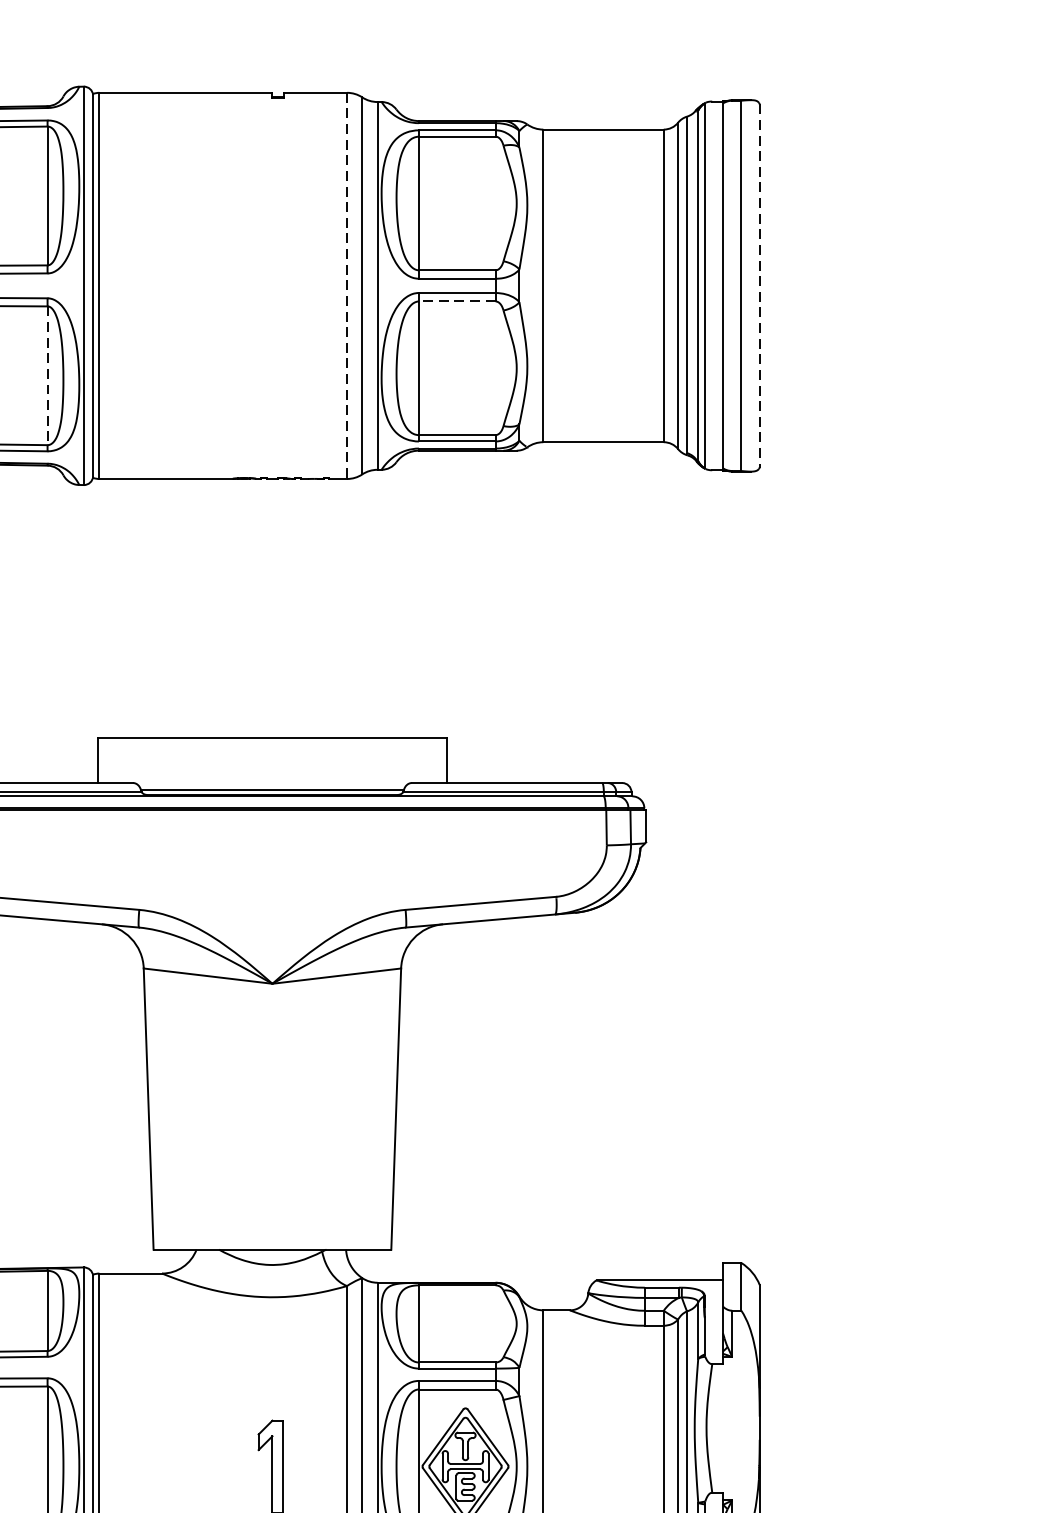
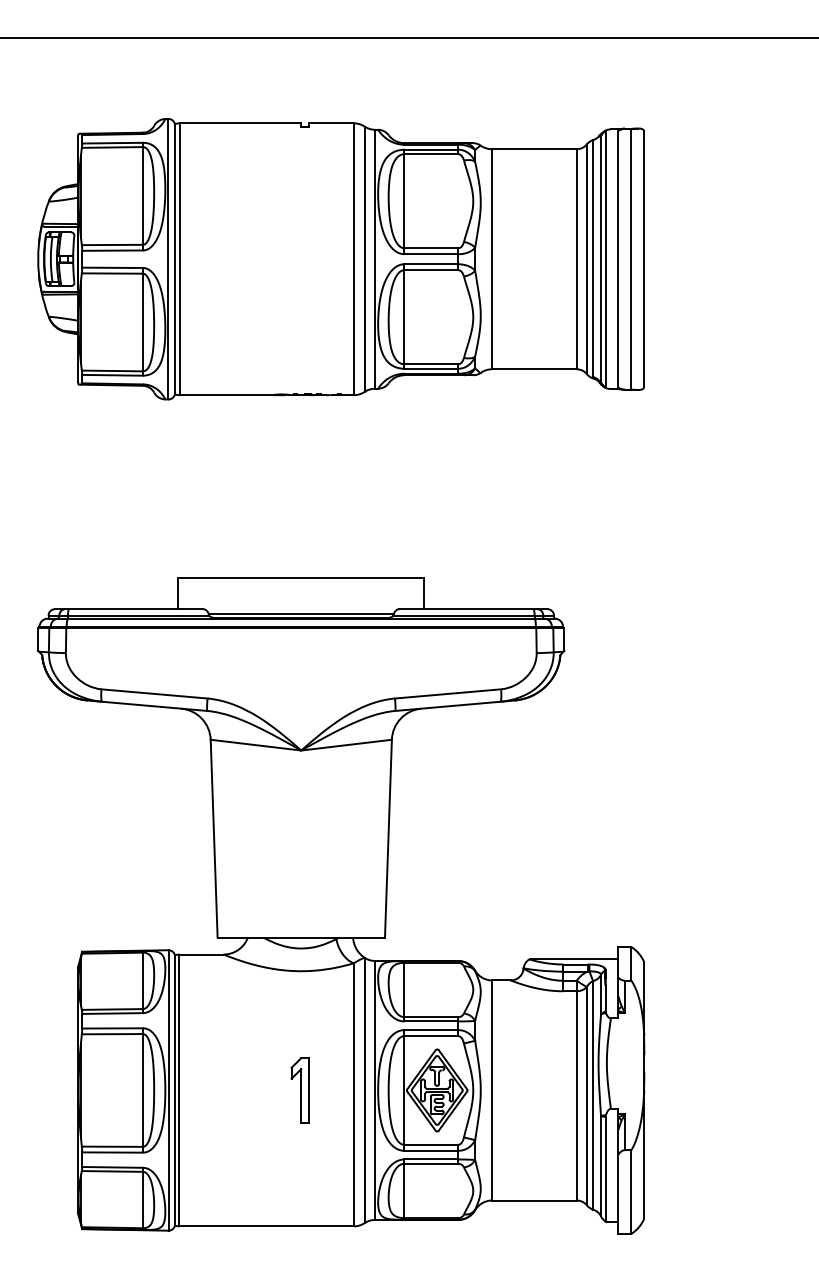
line: (346, 286) -> (353, 259), dashed -> solid
line: (759, 286) -> (644, 259), dashed -> solid
line: (457, 301) -> (431, 270), dashed -> solid
line: (46, 375) -> (142, 322), dashed -> solid

